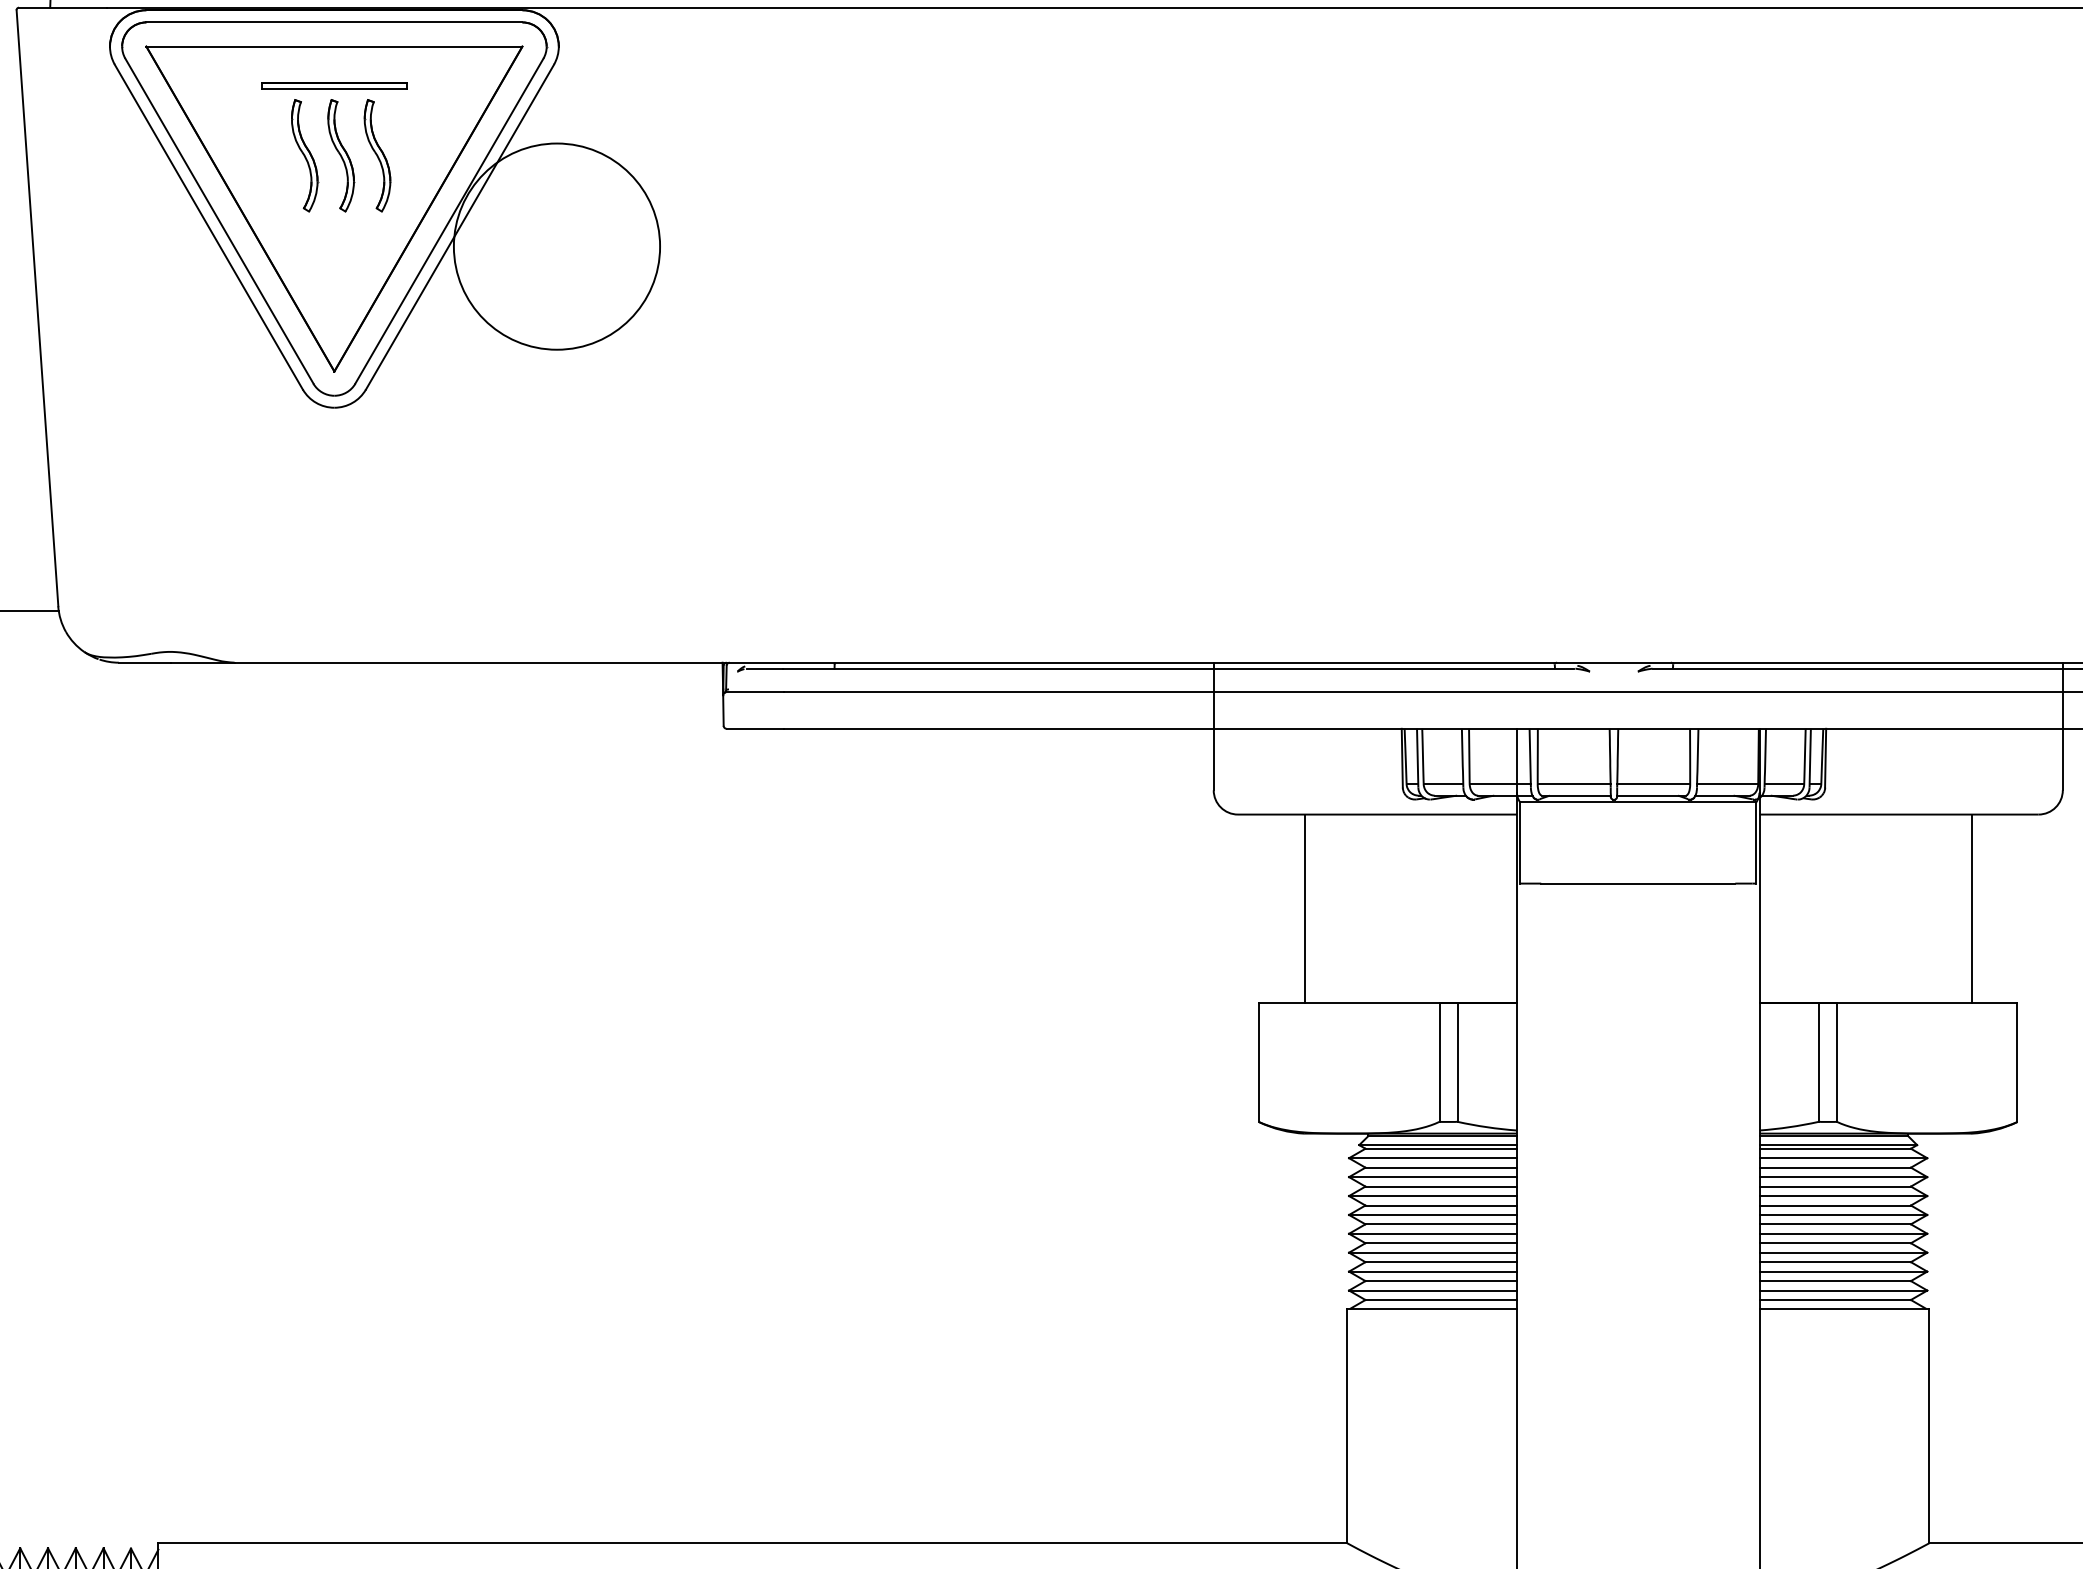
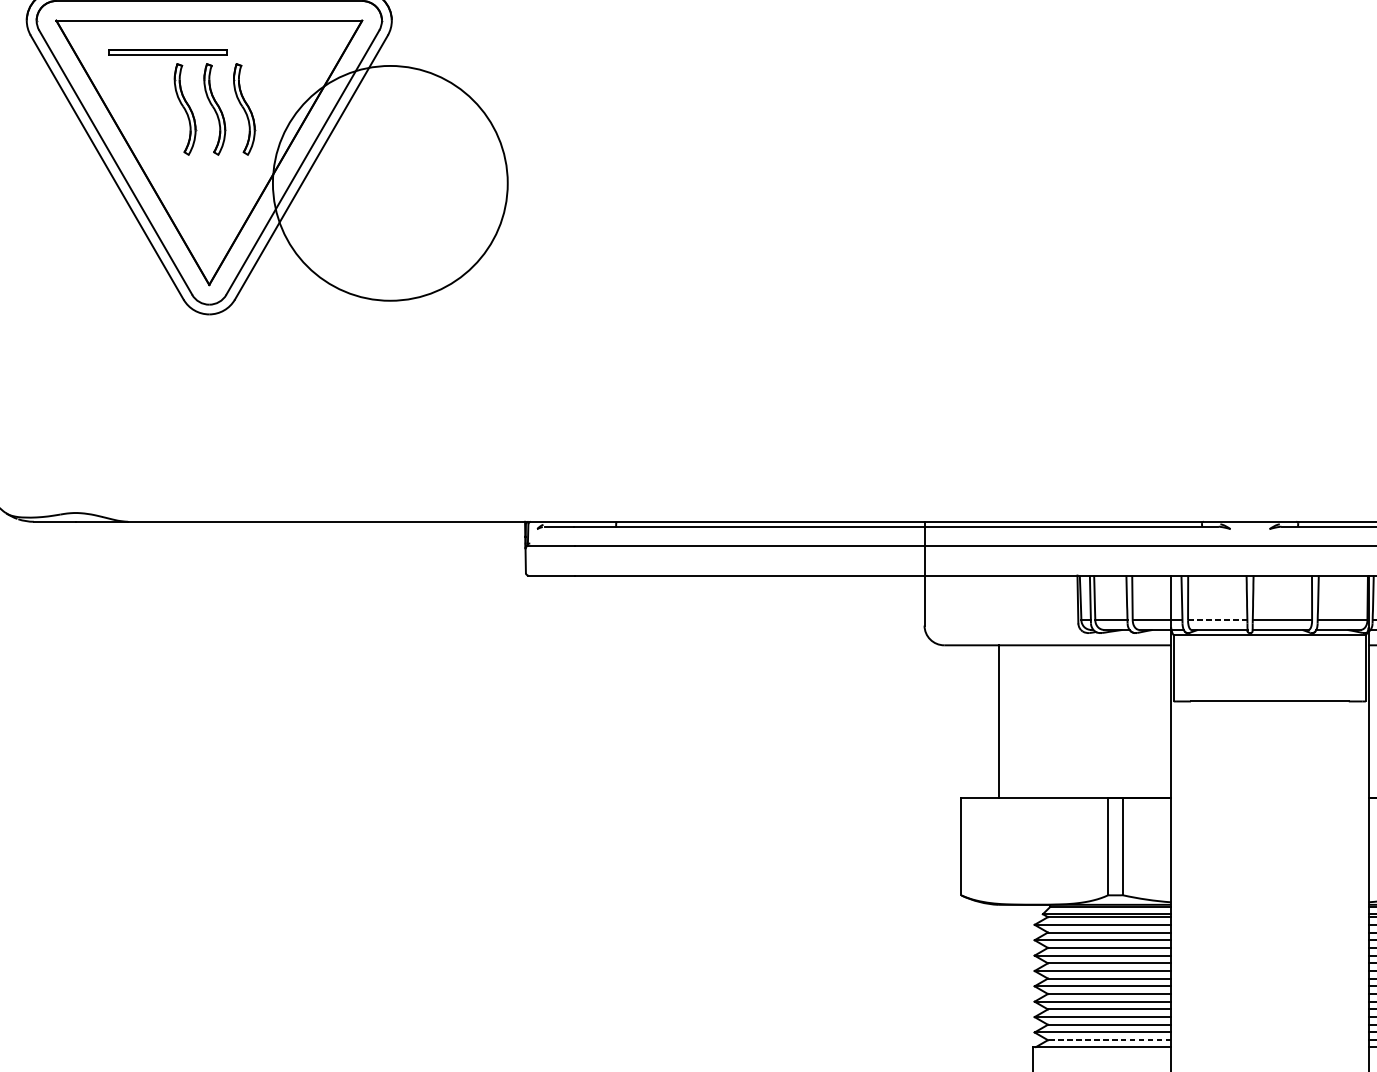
part: (334, 85) -> (167, 52), moved
circle: (556, 246) -> (389, 183), size x1.4
line: (1574, 783) -> (1217, 620), solid -> dashed
line: (1441, 1300) -> (1109, 1040), solid -> dashed

